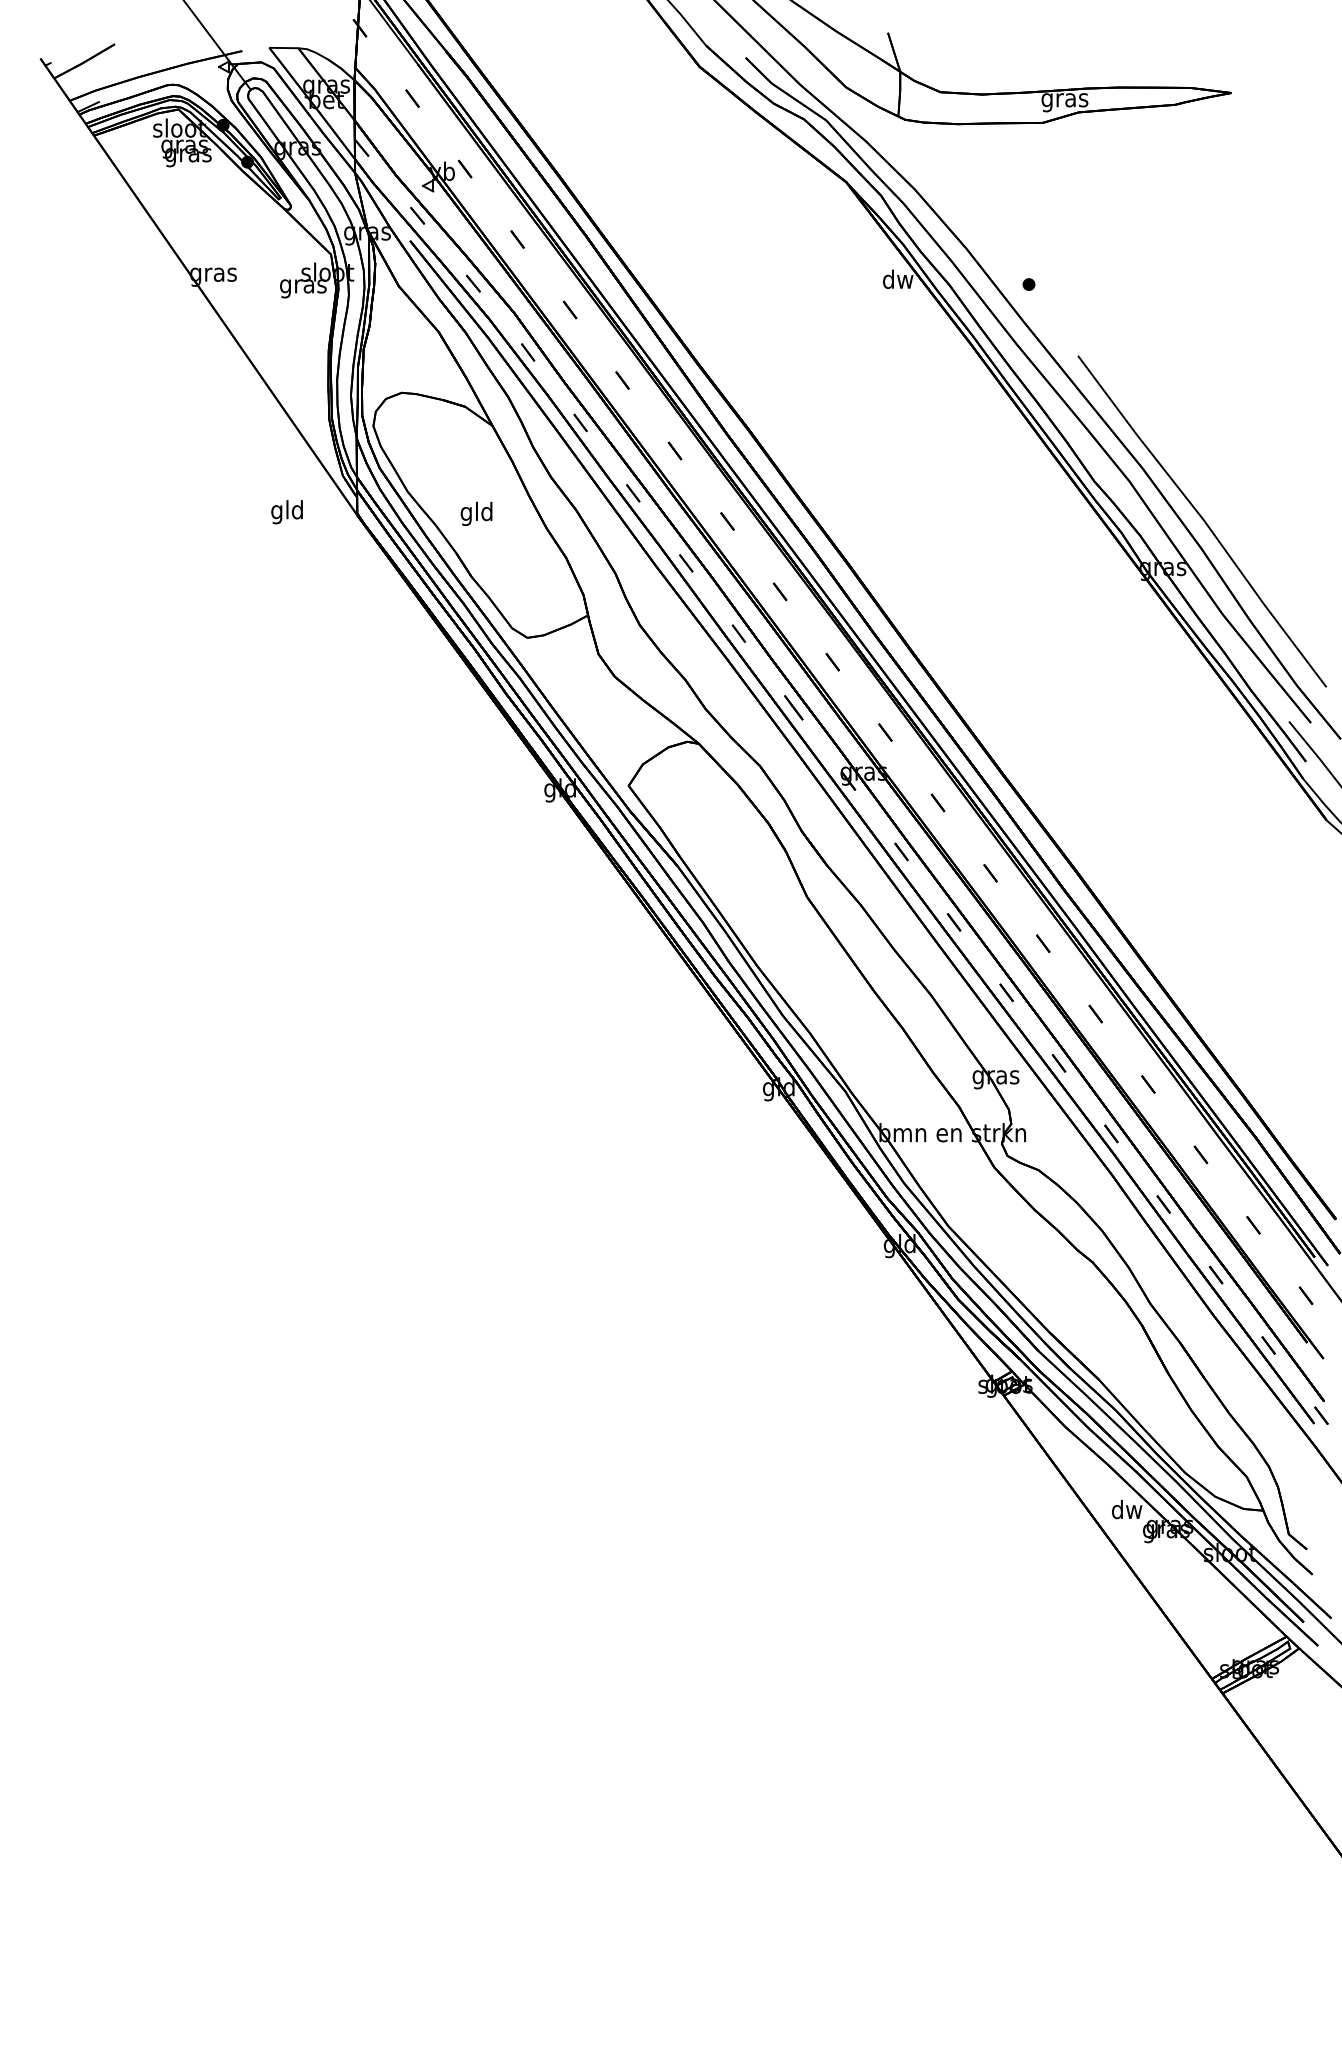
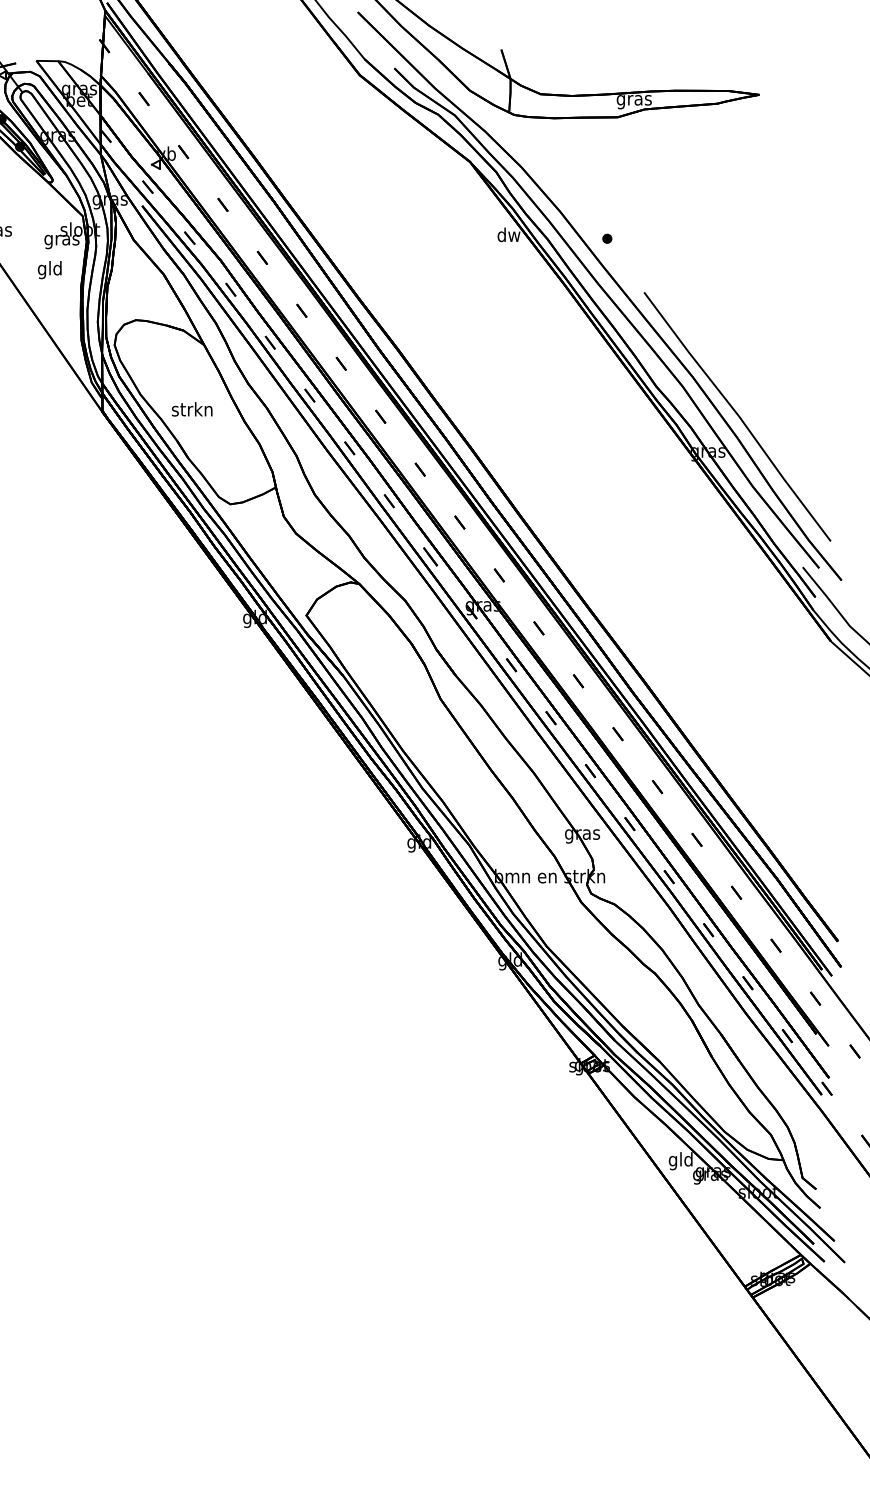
text: (286, 512) -> (49, 270), moved
text: (476, 513) -> (192, 410), gld -> strkn
text: (1126, 1511) -> (680, 1160), dw -> gld

